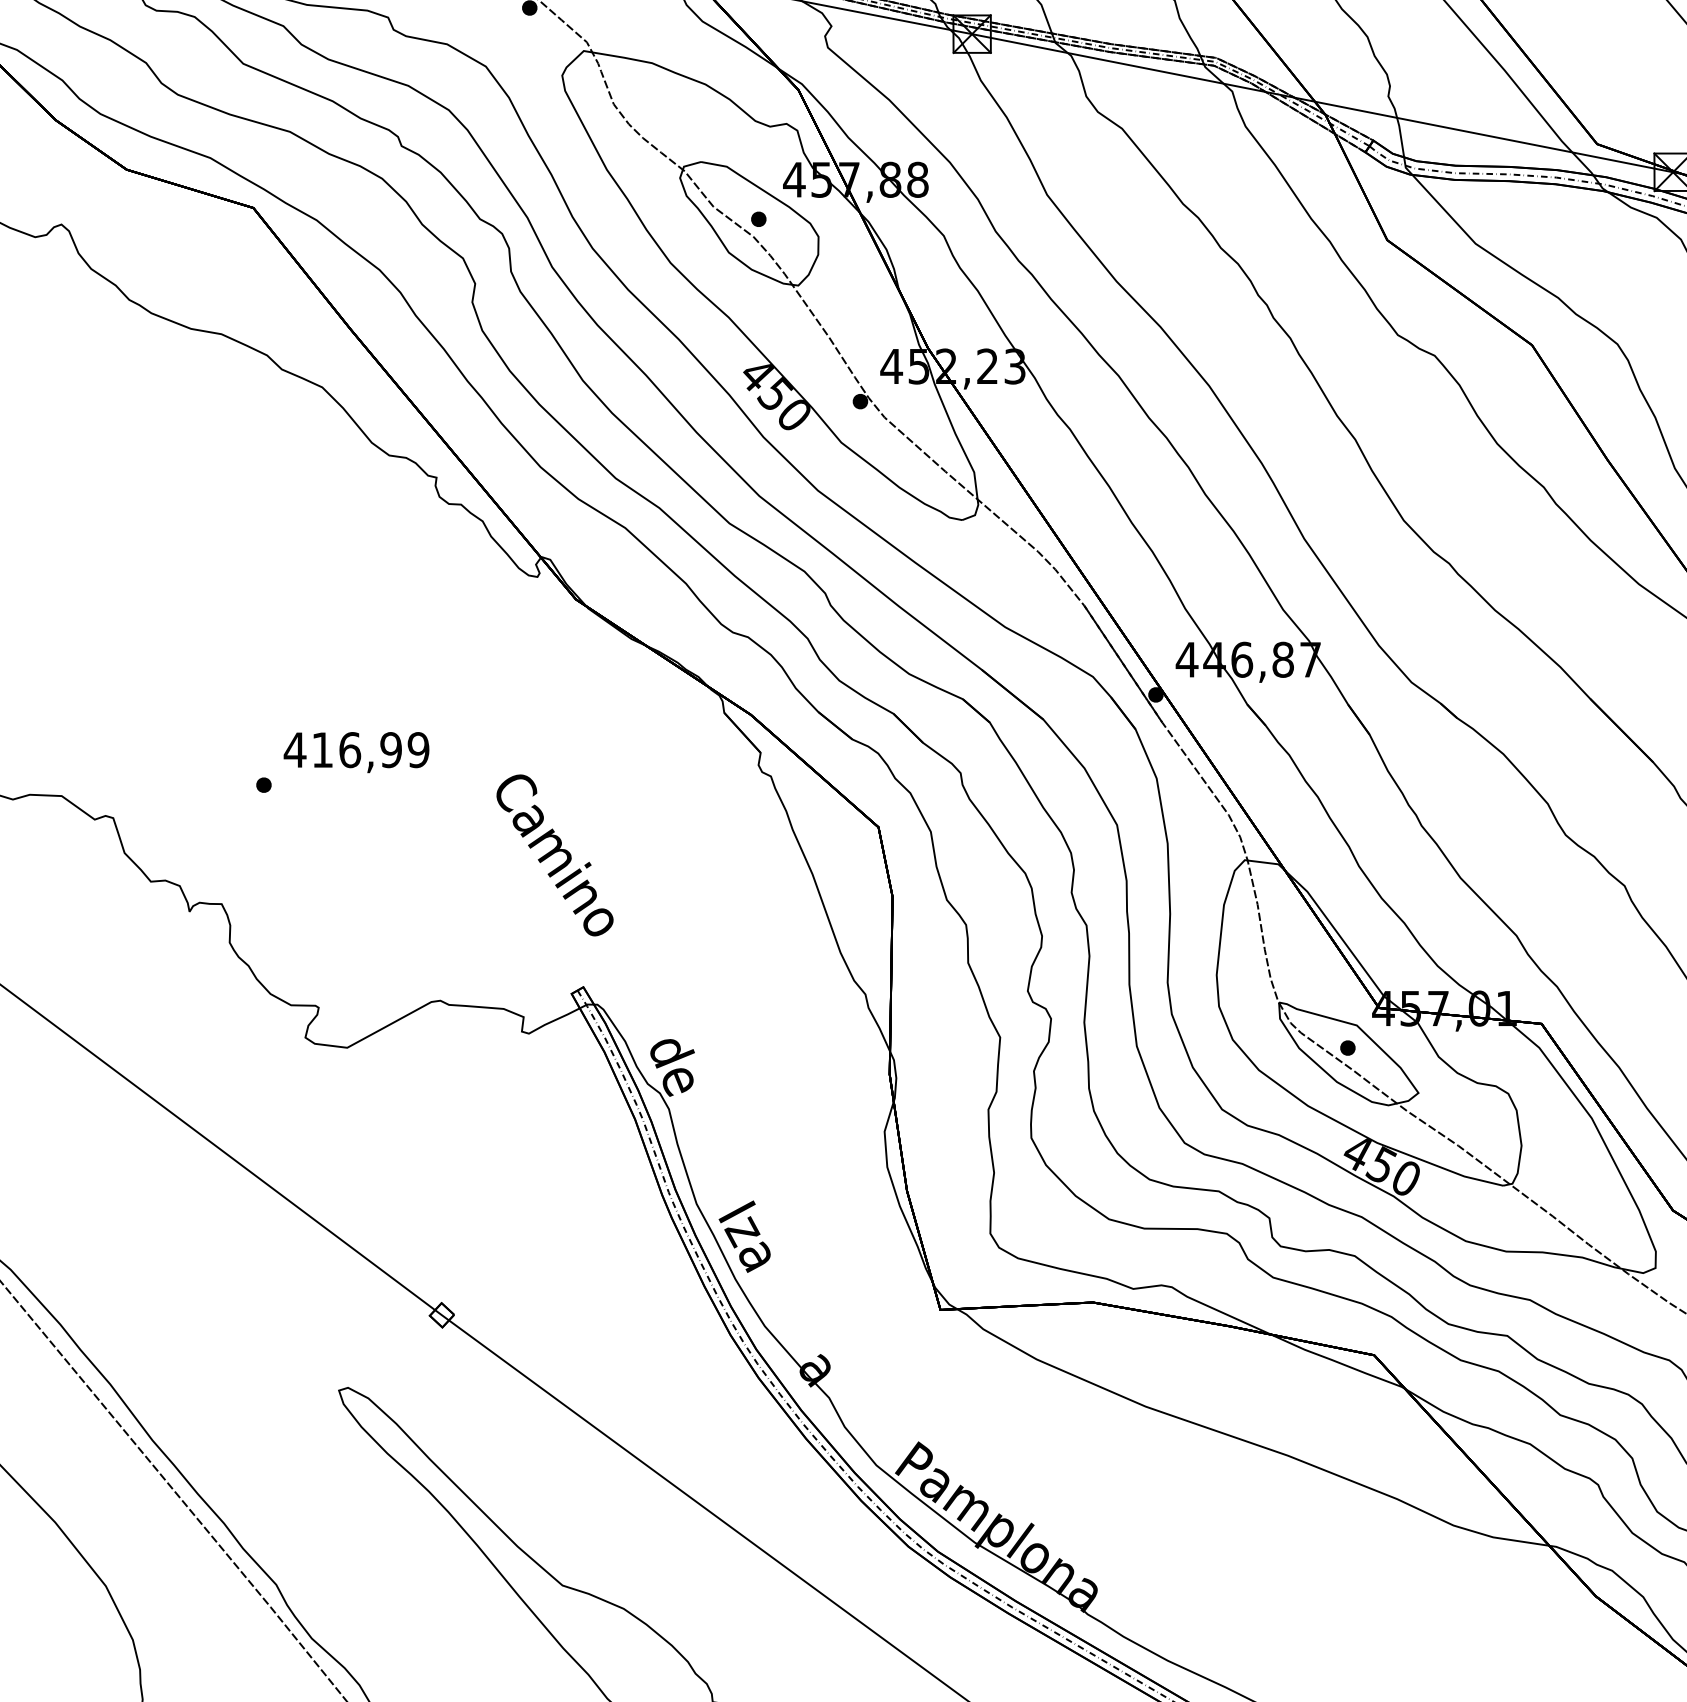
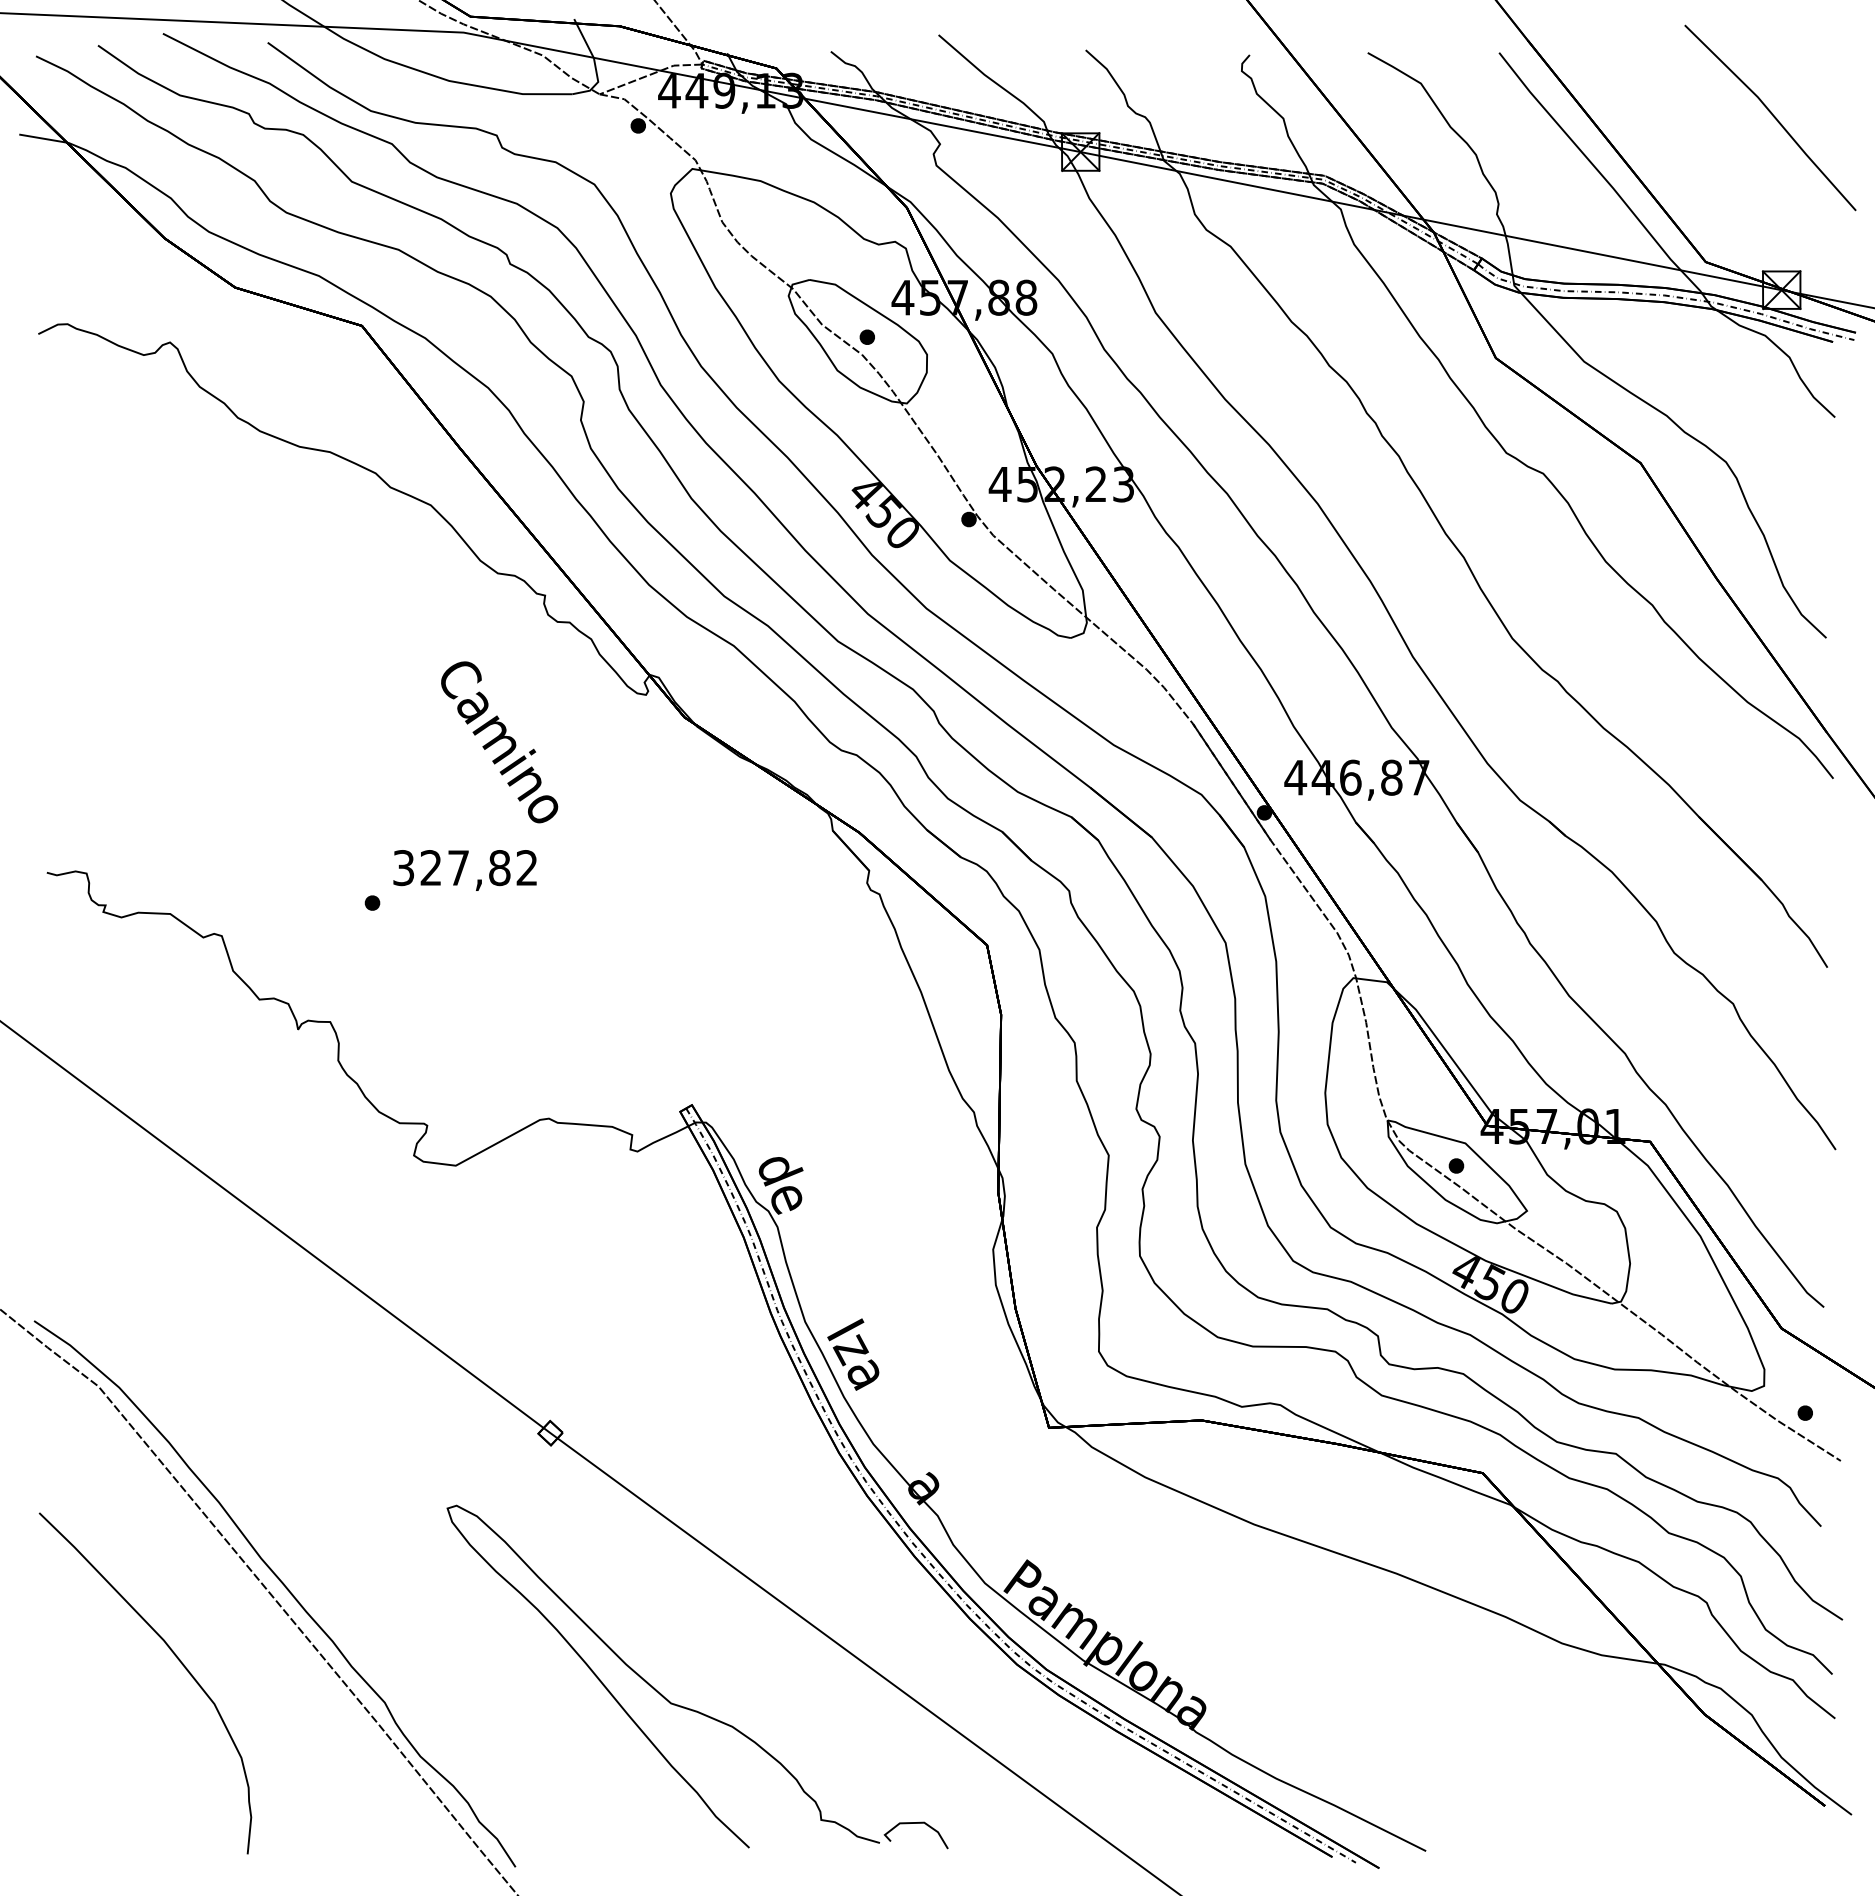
text: (355, 750) -> (464, 868), 416,99 -> 327,82
text: (554, 855) -> (499, 742), moved

